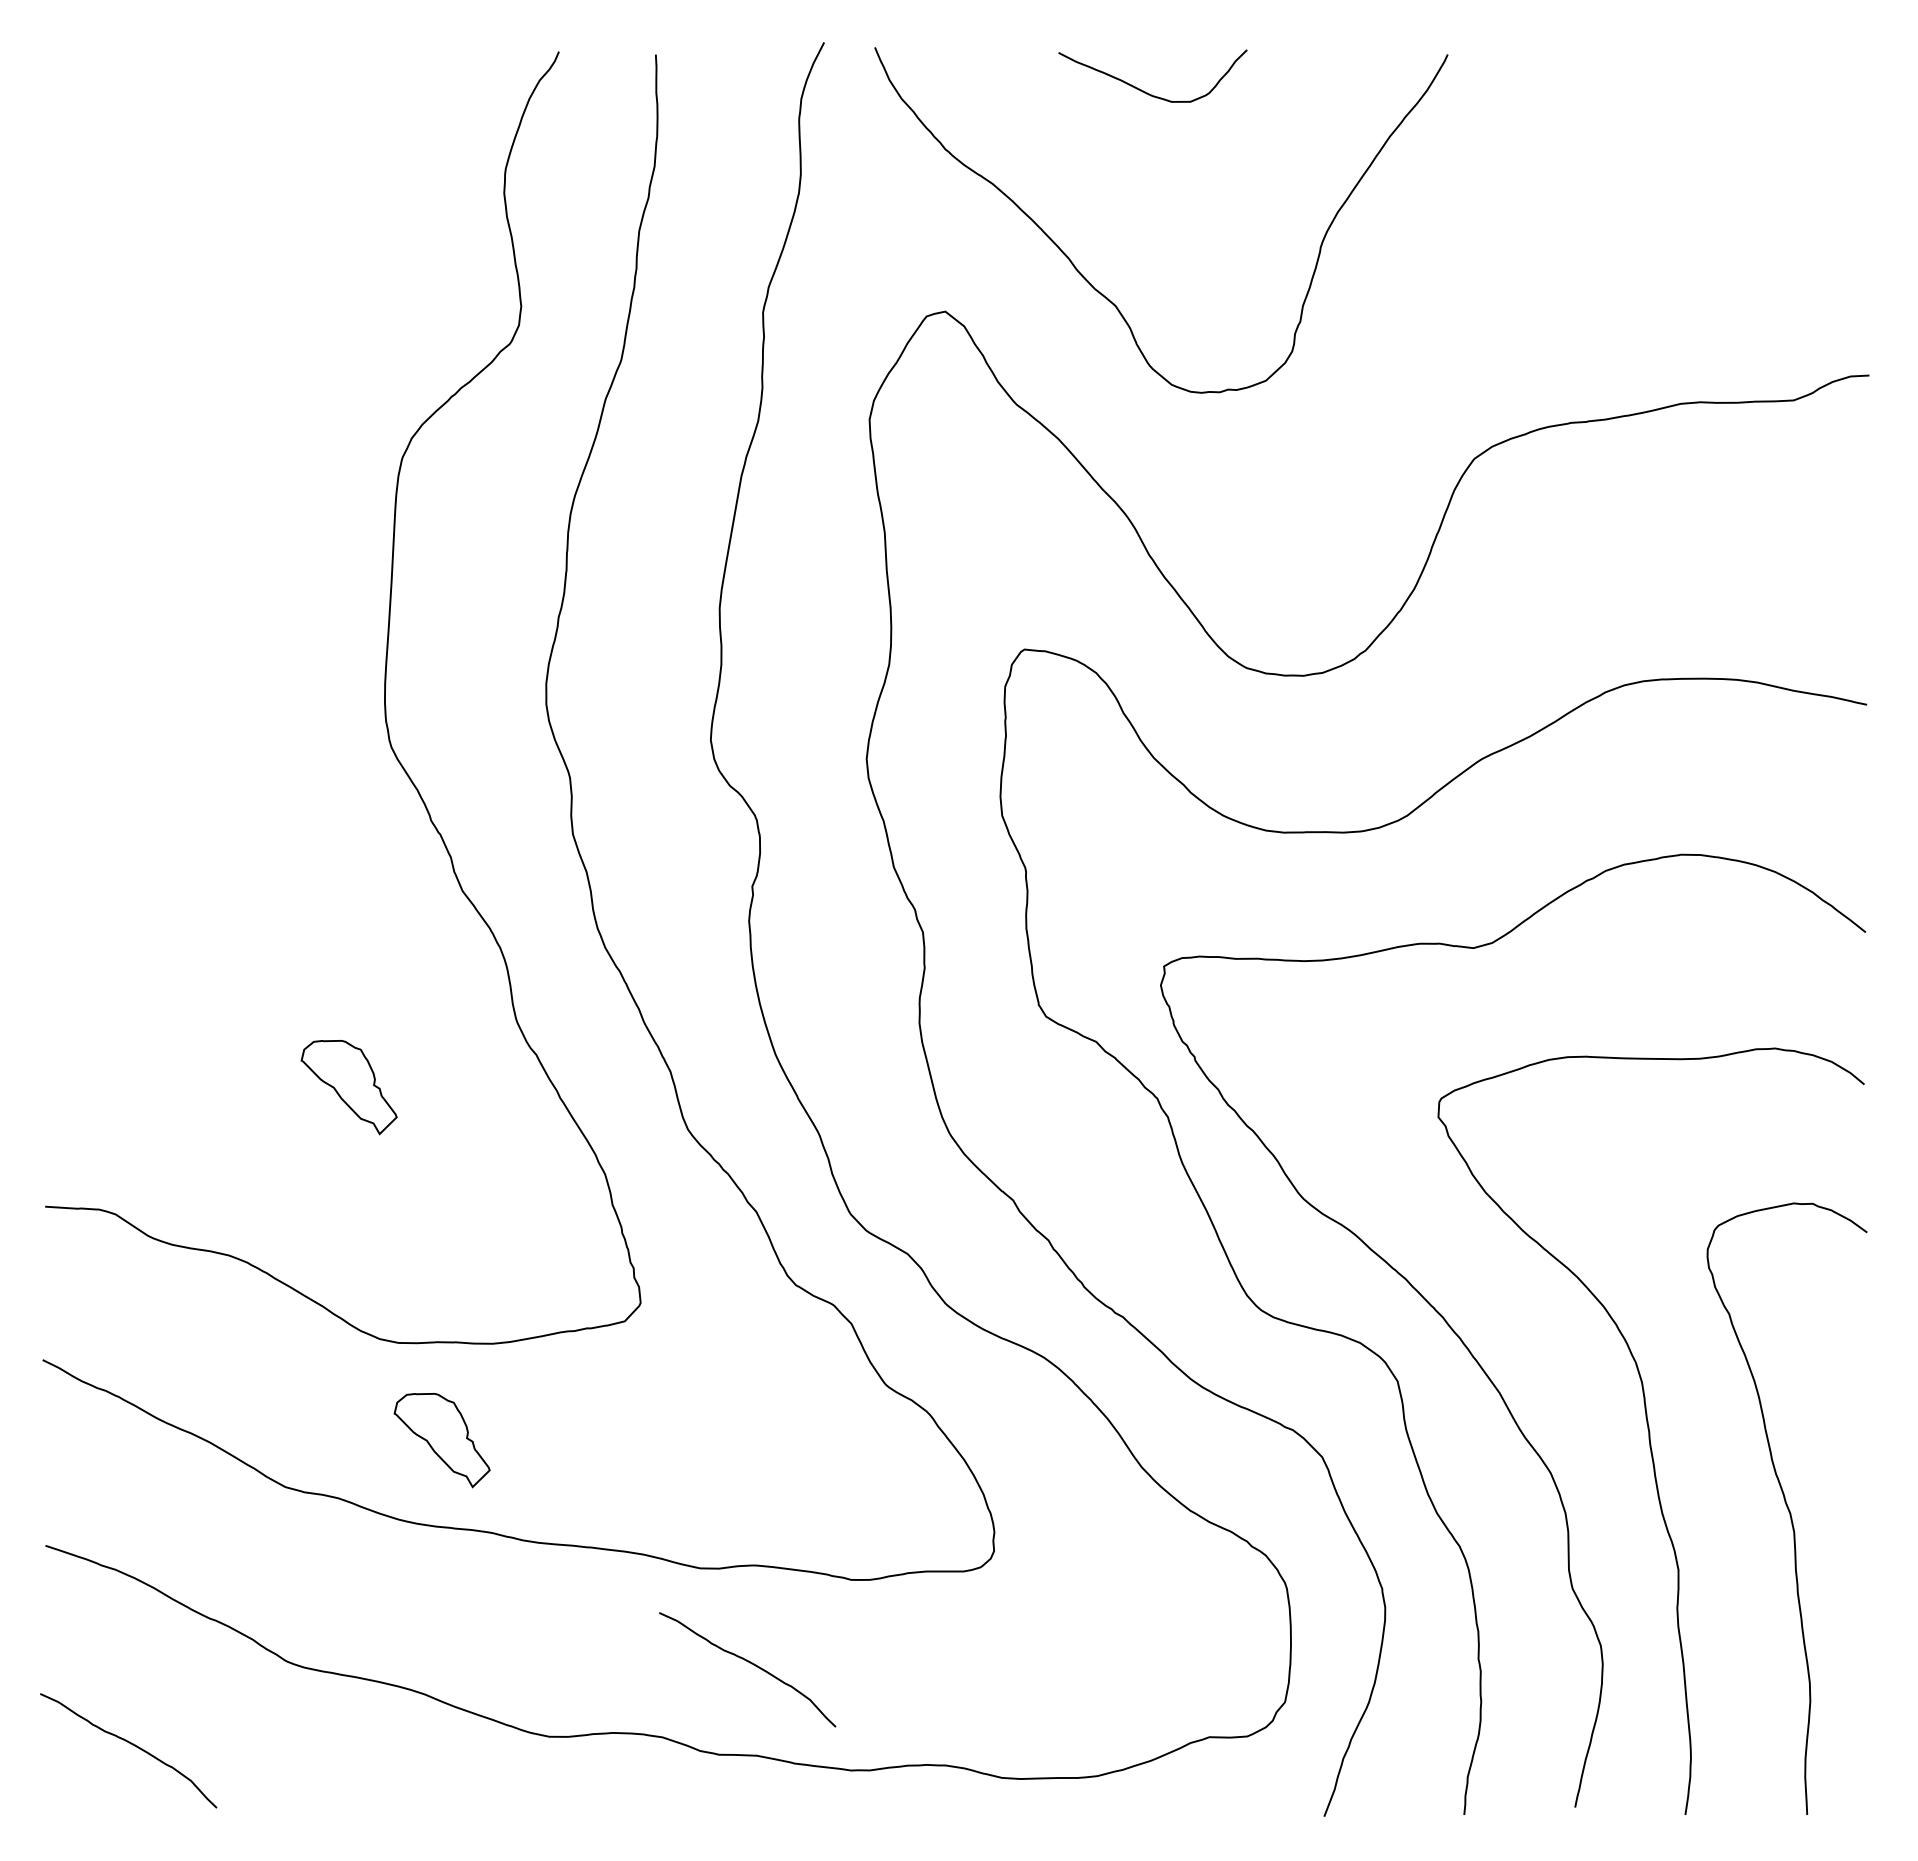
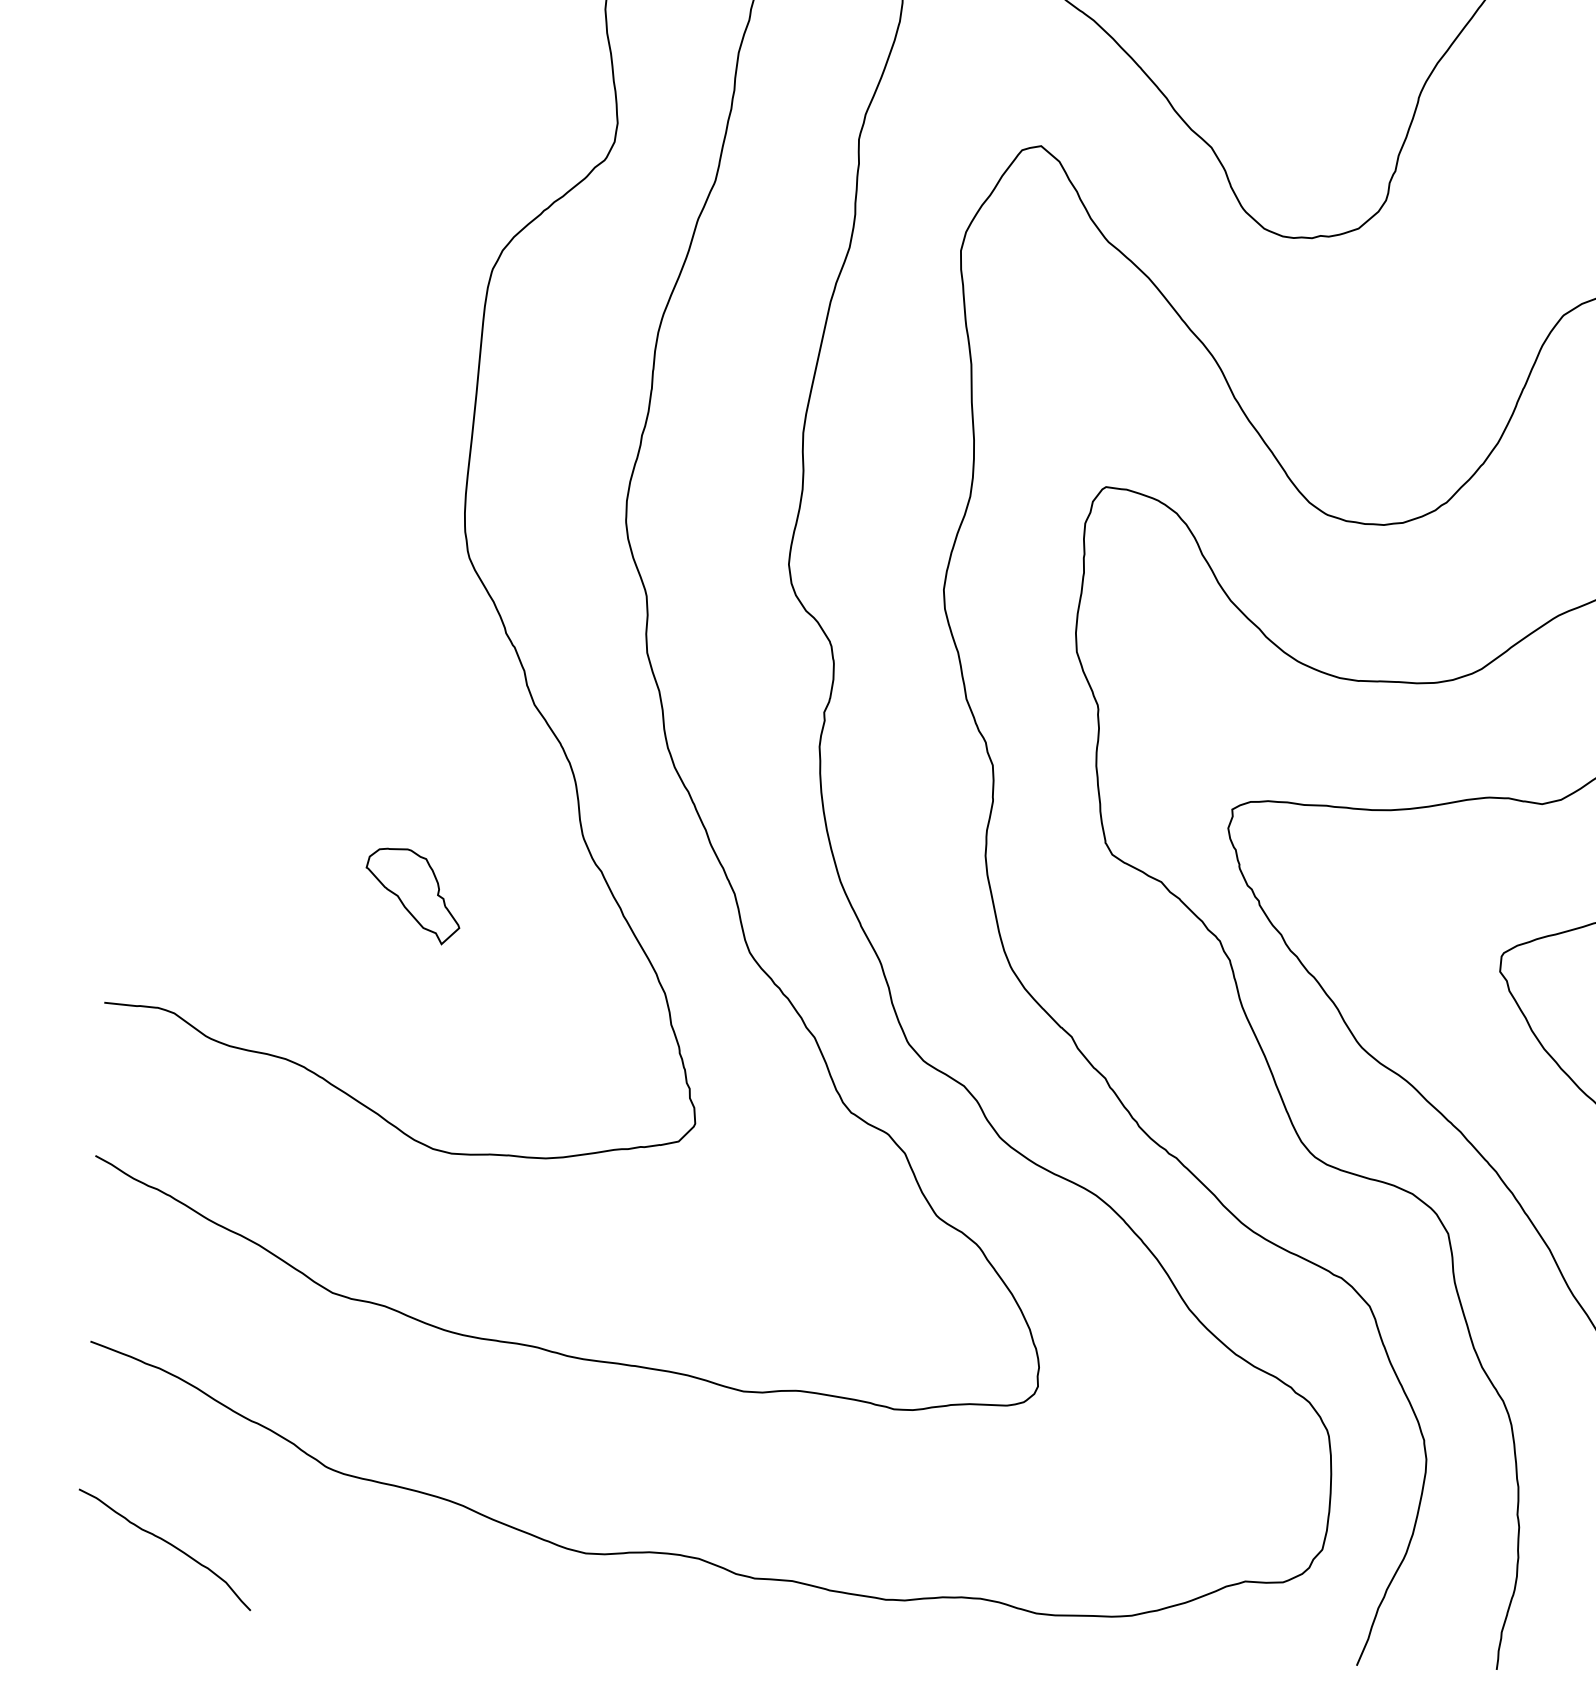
part: (441, 1440) -> (490, 1252), removed
curve: (749, 1663) -> (788, 1488), removed

